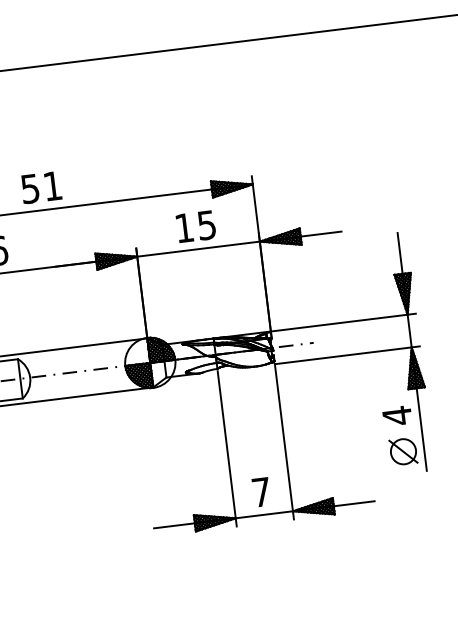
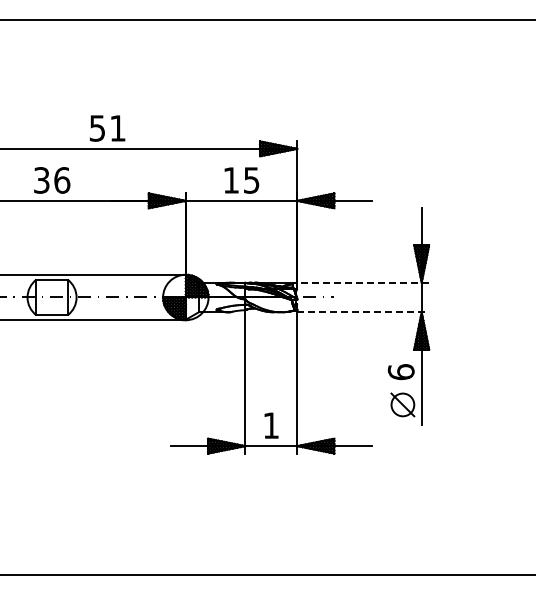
line: (343, 322) -> (363, 282), solid -> dashed
line: (347, 355) -> (363, 312), solid -> dashed
text: (396, 415) -> (400, 371), 4 -> 6
text: (260, 492) -> (270, 425), 7 -> 1

